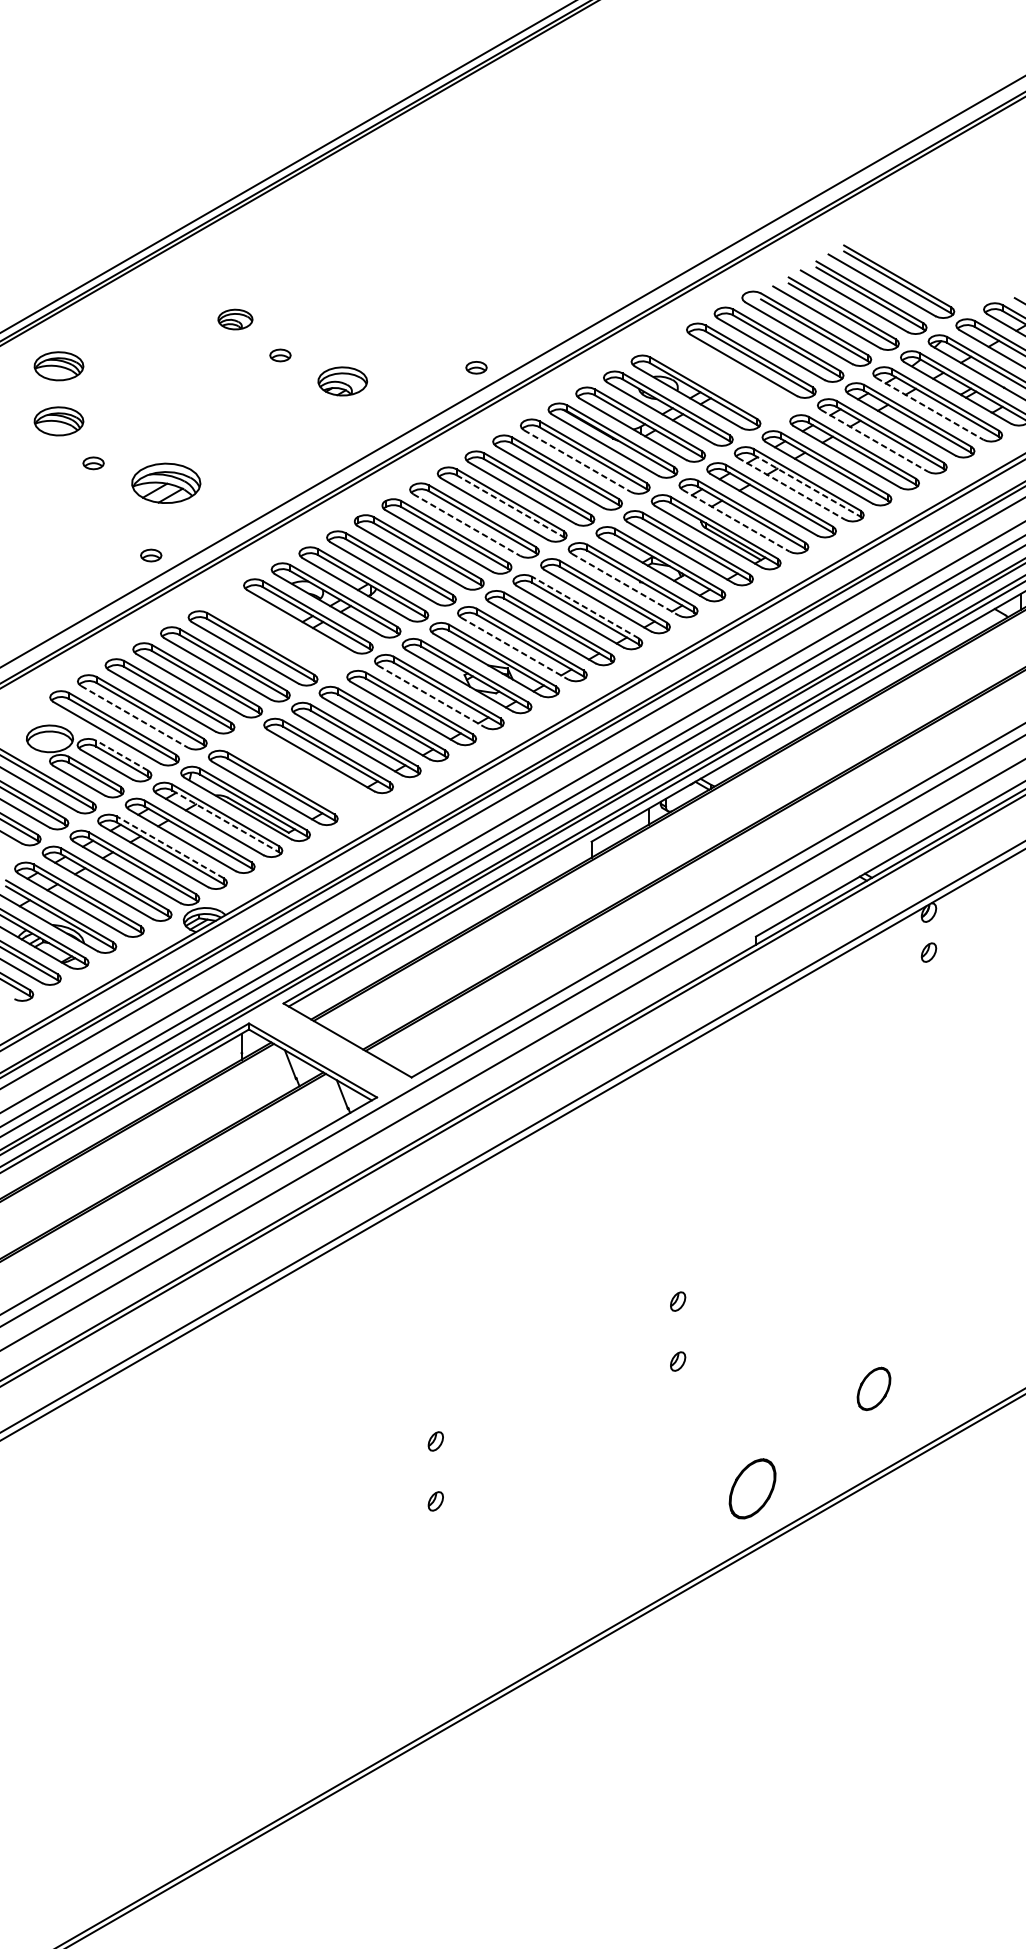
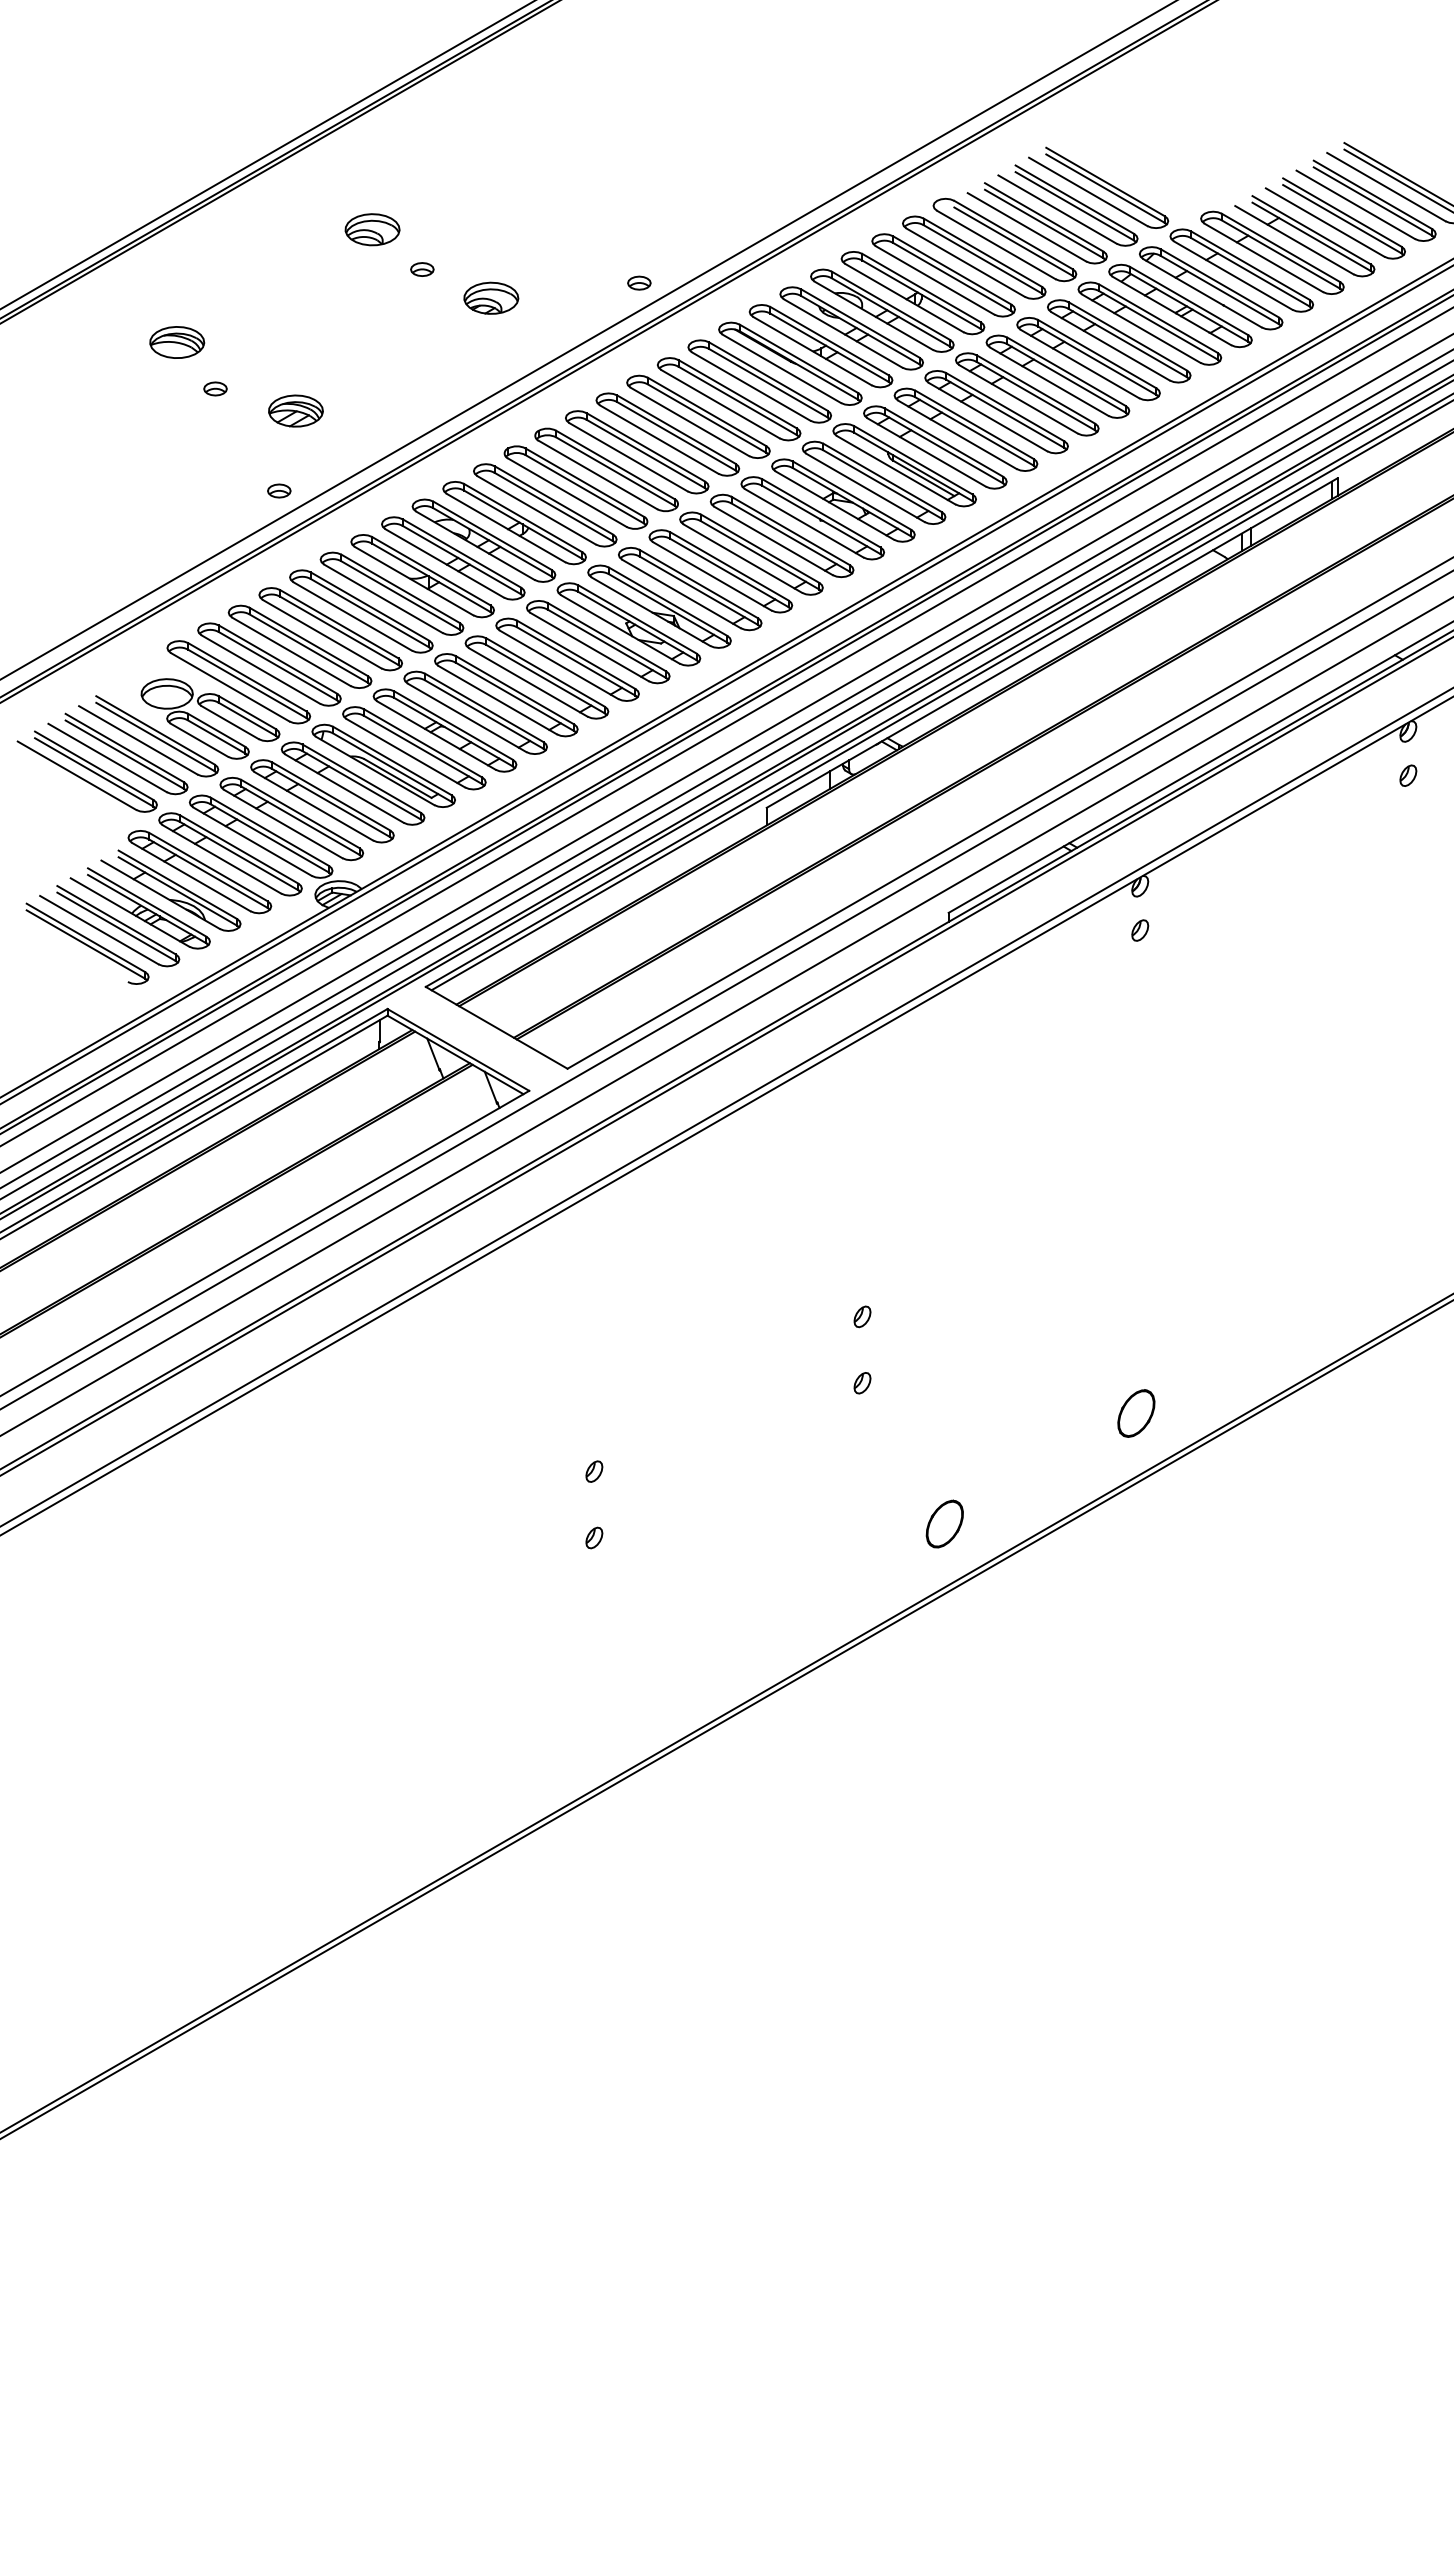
part: (235, 319) -> (372, 229), size x1.43
part: (59, 366) -> (177, 281), removed
part: (723, 377) -> (912, 293), added
line: (930, 408) -> (1141, 328), dashed -> solid
line: (875, 441) -> (1080, 364), dashed -> solid
line: (577, 461) -> (751, 386), dashed -> solid
part: (165, 482) -> (295, 410), size x0.71
line: (807, 486) -> (1005, 414), dashed -> solid
line: (791, 489) -> (988, 417), dashed -> solid
line: (510, 506) -> (676, 436), dashed -> solid
line: (736, 520) -> (927, 452), dashed -> solid
line: (467, 525) -> (629, 457), dashed -> solid
line: (625, 584) -> (804, 523), dashed -> solid
line: (585, 607) -> (759, 548), dashed -> solid
part: (280, 632) -> (422, 576), added
line: (515, 649) -> (682, 594), dashed -> solid
line: (432, 696) -> (590, 647), dashed -> solid
line: (135, 716) -> (261, 669), dashed -> solid
line: (121, 755) -> (246, 712), dashed -> solid
part: (300, 771) -> (444, 730), added
line: (226, 821) -> (362, 785), dashed -> solid
line: (170, 846) -> (300, 813), dashed -> solid
part: (874, 1388) -> (1136, 1413), moved
part: (752, 1488) -> (944, 1523), size x0.71

